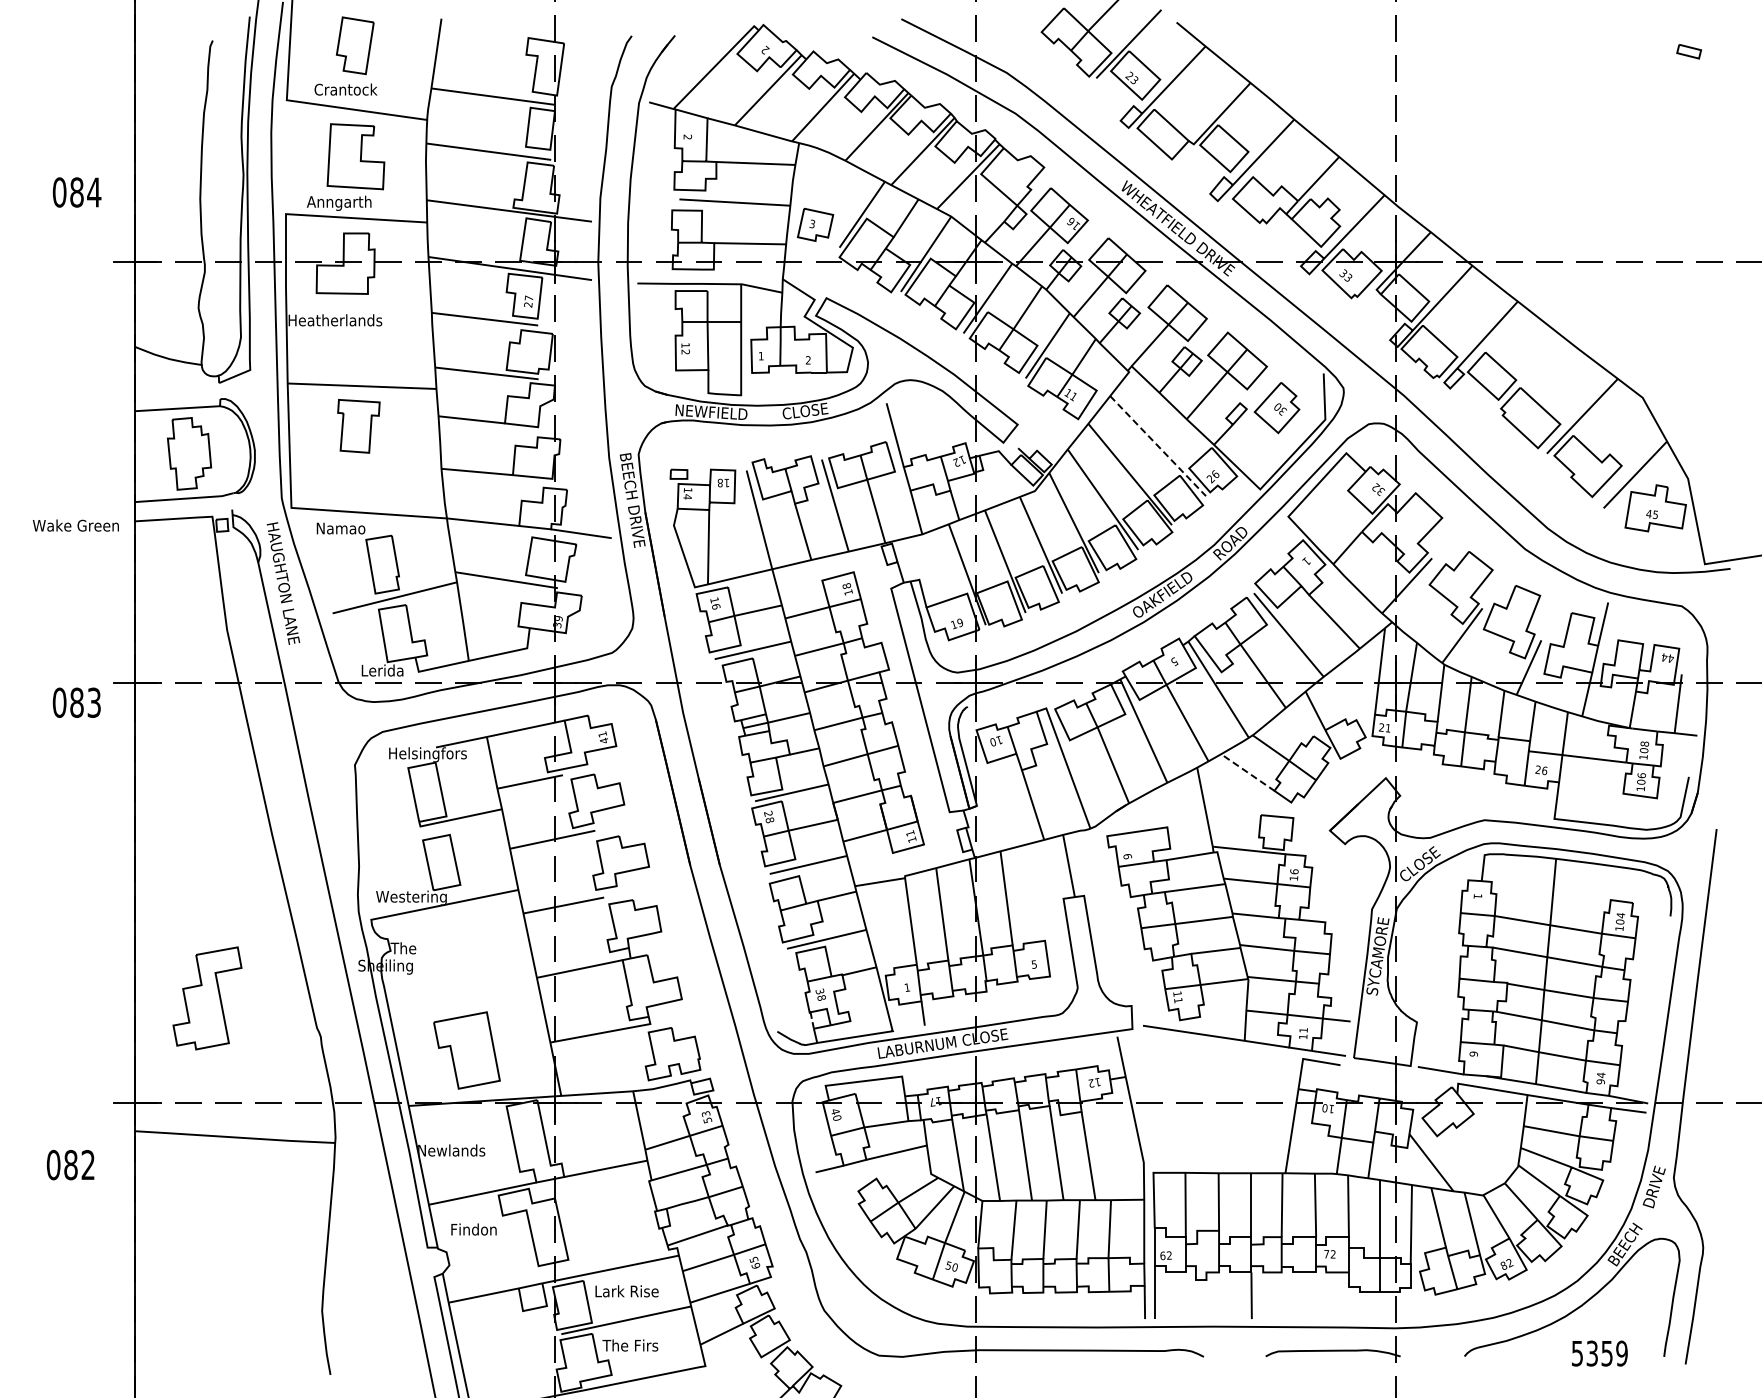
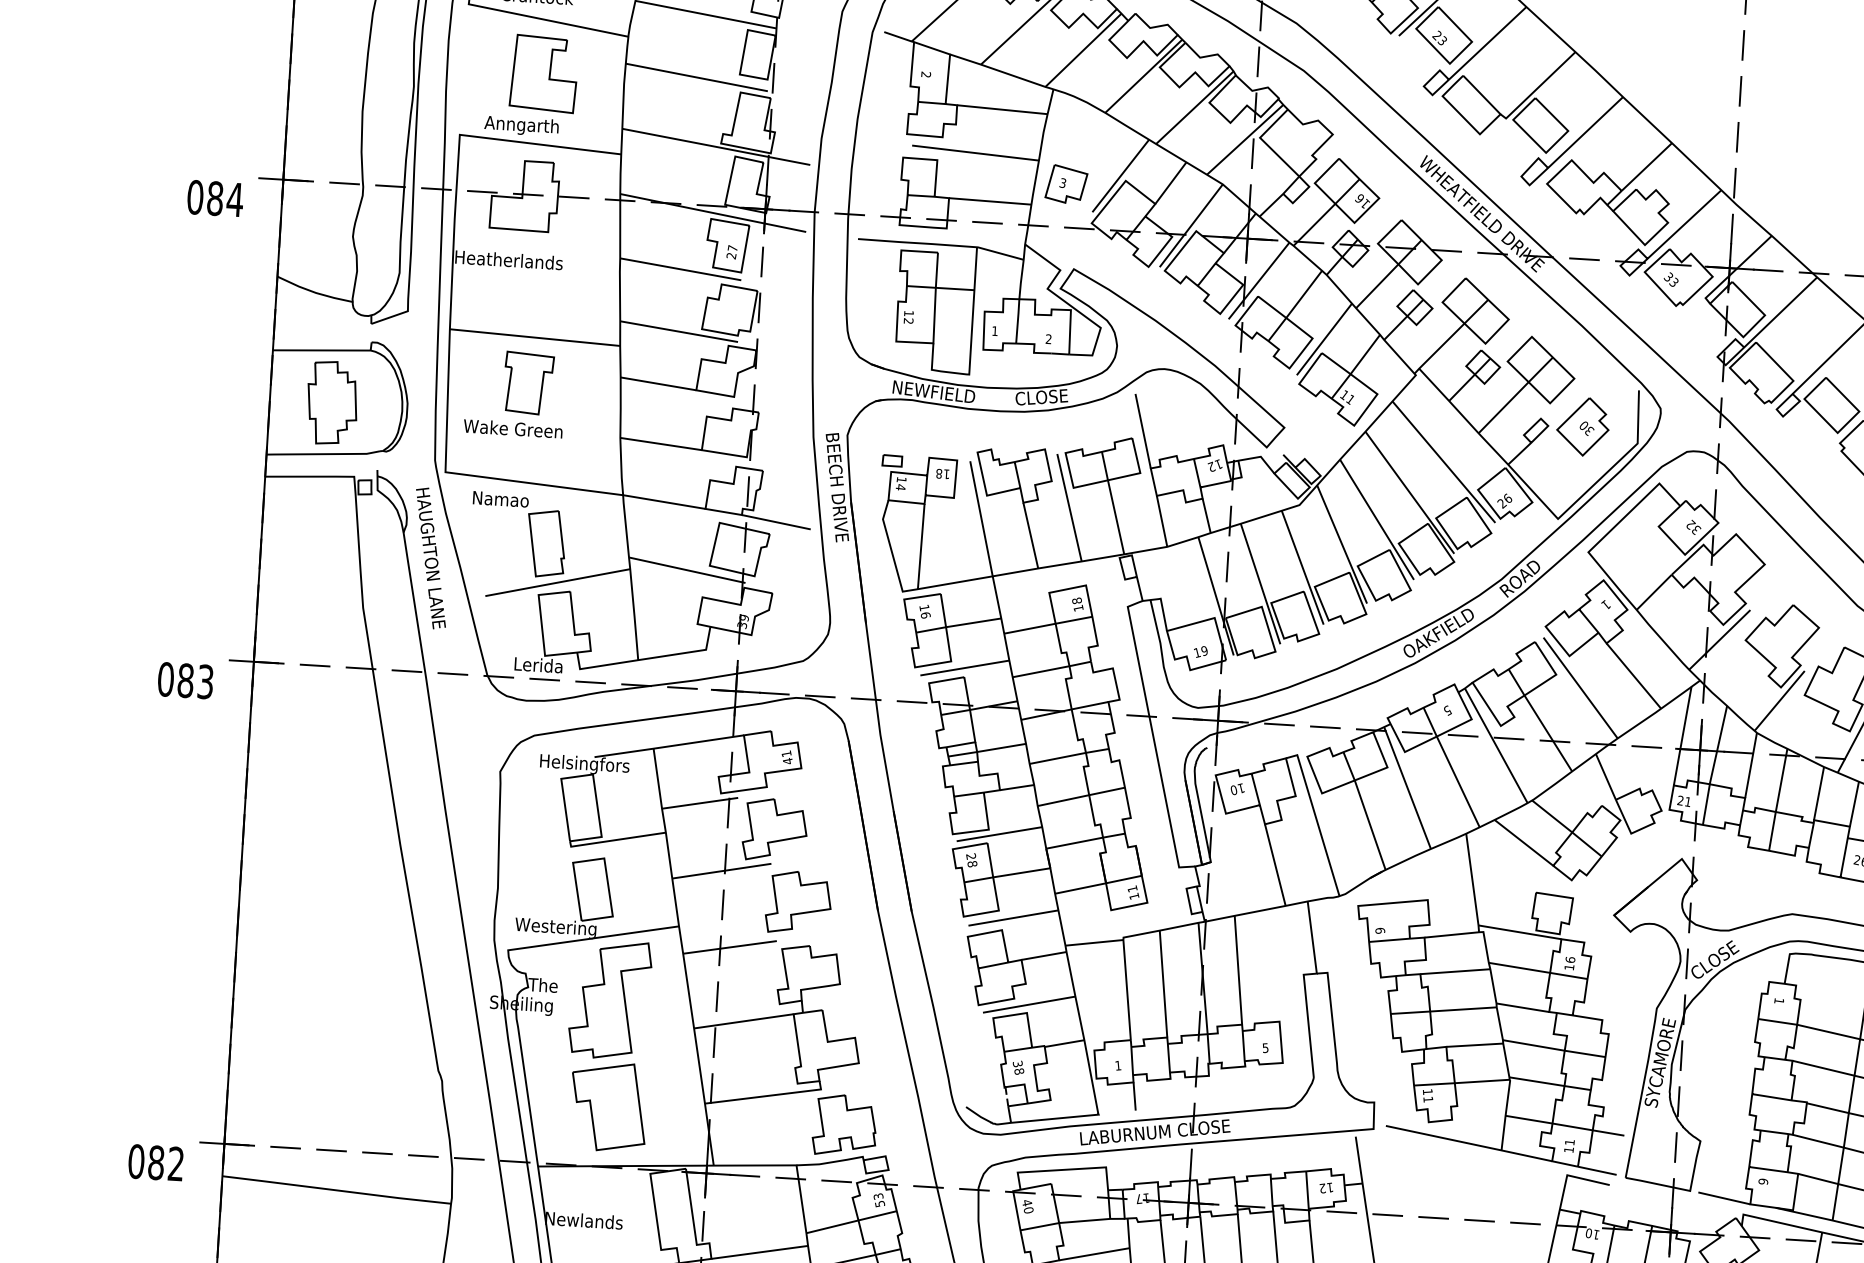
text: (76, 192) -> (214, 198), moved
line: (1158, 446) -> (1444, 462), dashed -> solid
text: (75, 525) -> (512, 428), moved
line: (1248, 772) -> (1524, 842), dashed -> solid
part: (207, 998) -> (610, 999), moved
text: (70, 1165) -> (155, 1163), moved

